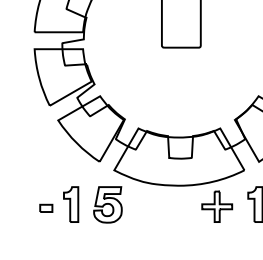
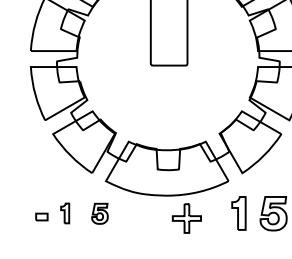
part: (70, 204) -> (64, 213), size x0.6
part: (107, 204) -> (99, 213), size x0.6
part: (216, 206) -> (186, 218), moved

